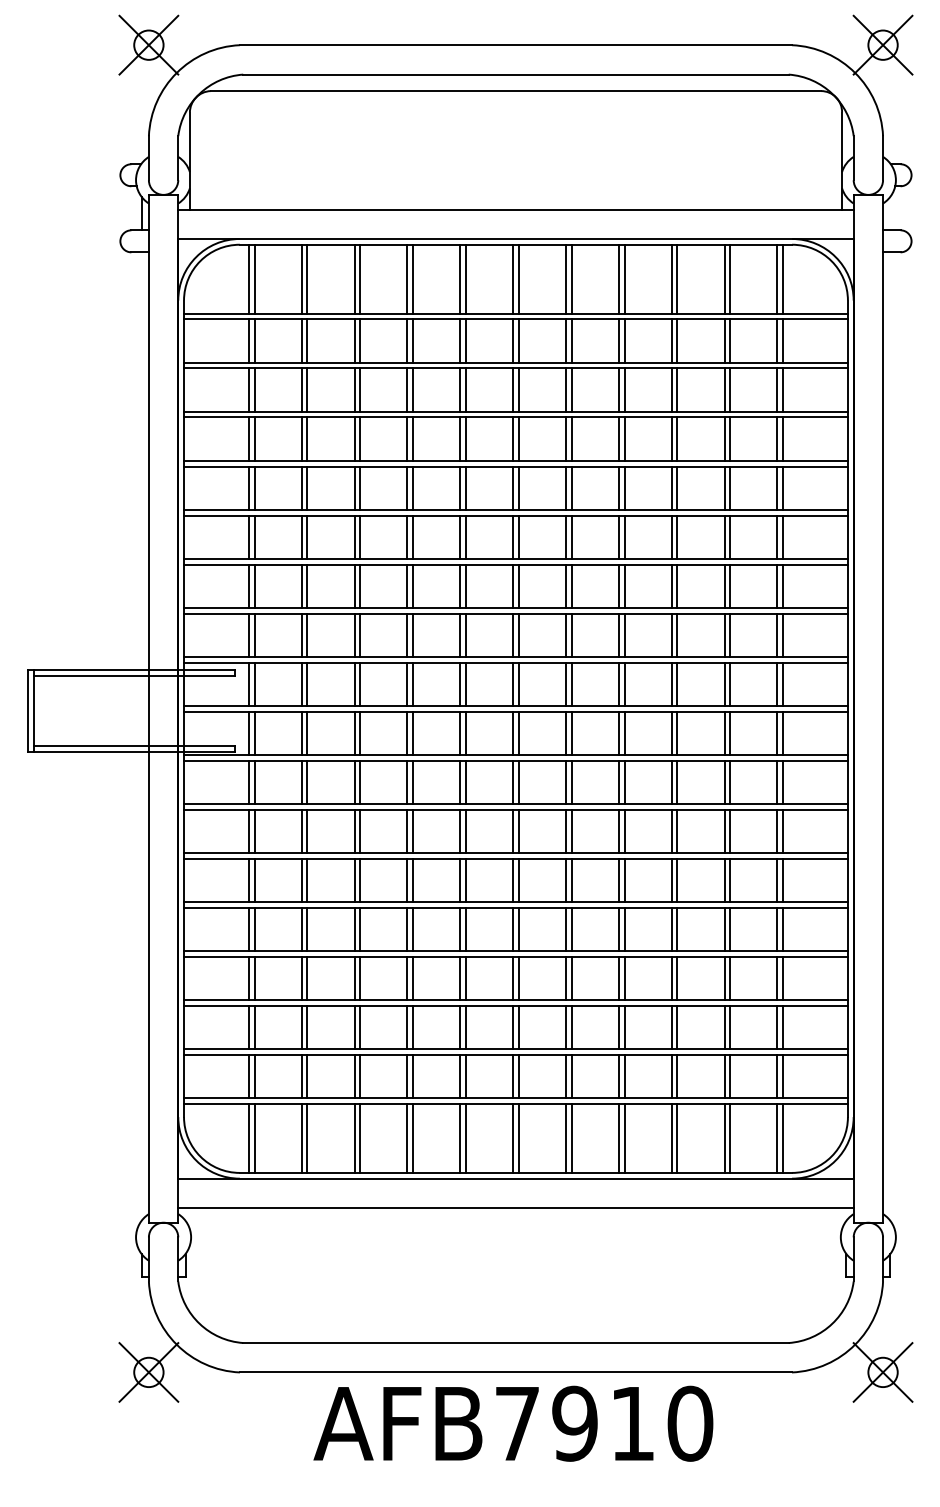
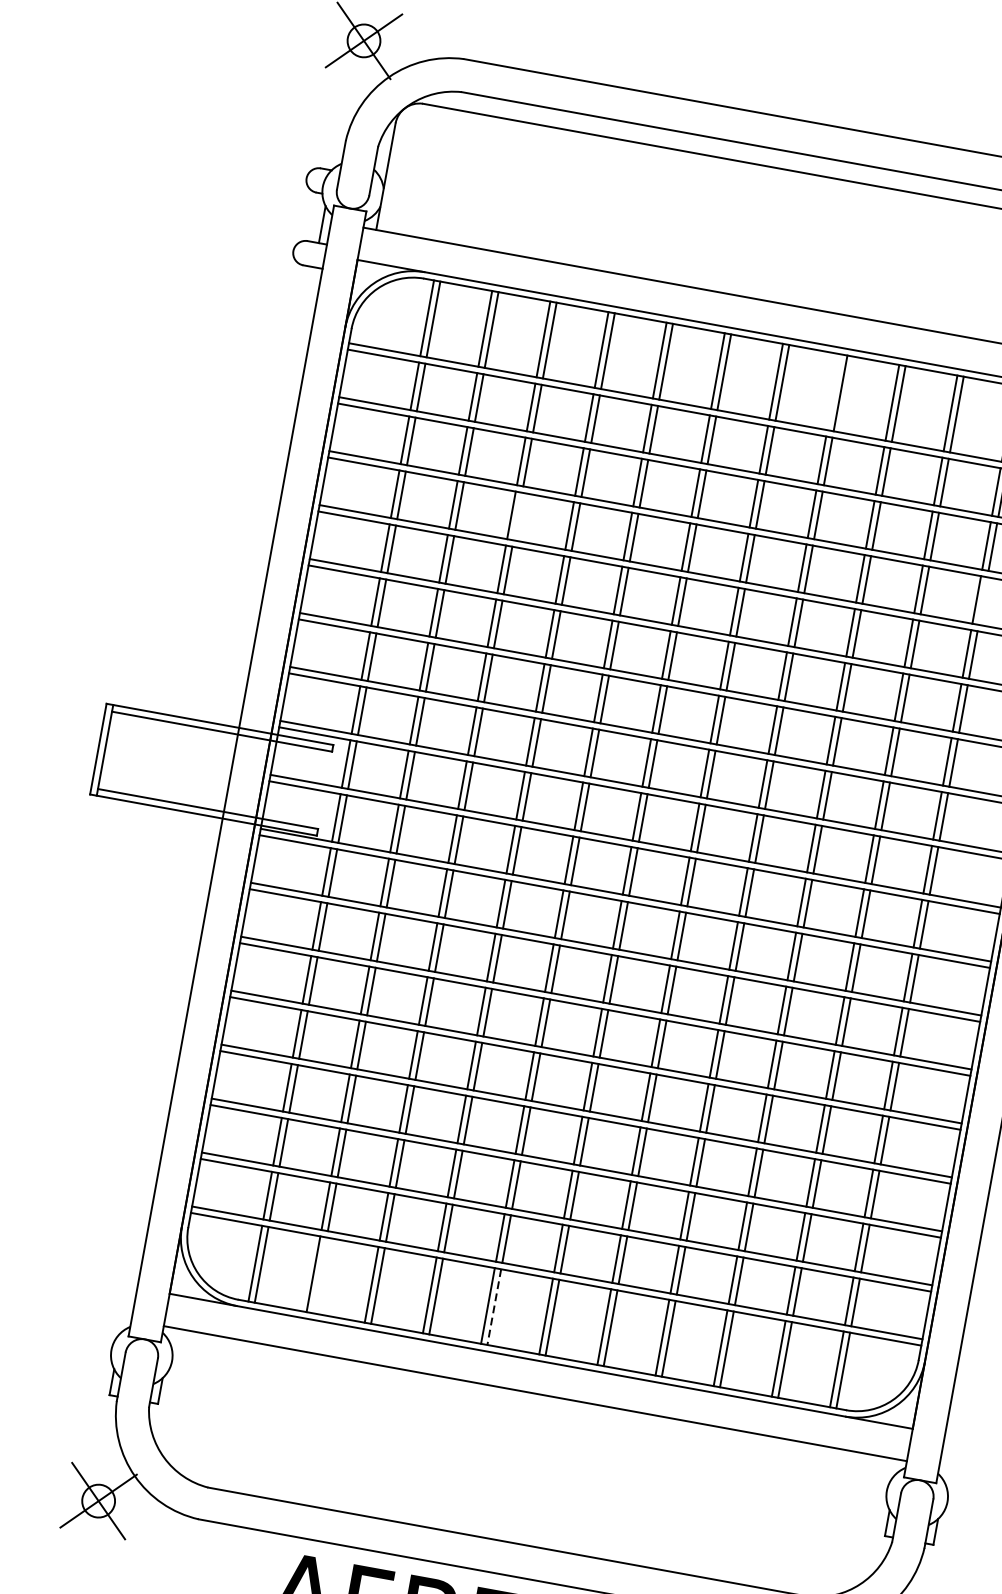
line: (618, 278) -> (834, 391), removed
line: (360, 438) -> (518, 515), removed
line: (783, 438) -> (983, 600), removed
line: (307, 1138) -> (319, 1275), removed
line: (466, 1138) -> (494, 1307), solid -> dashed

